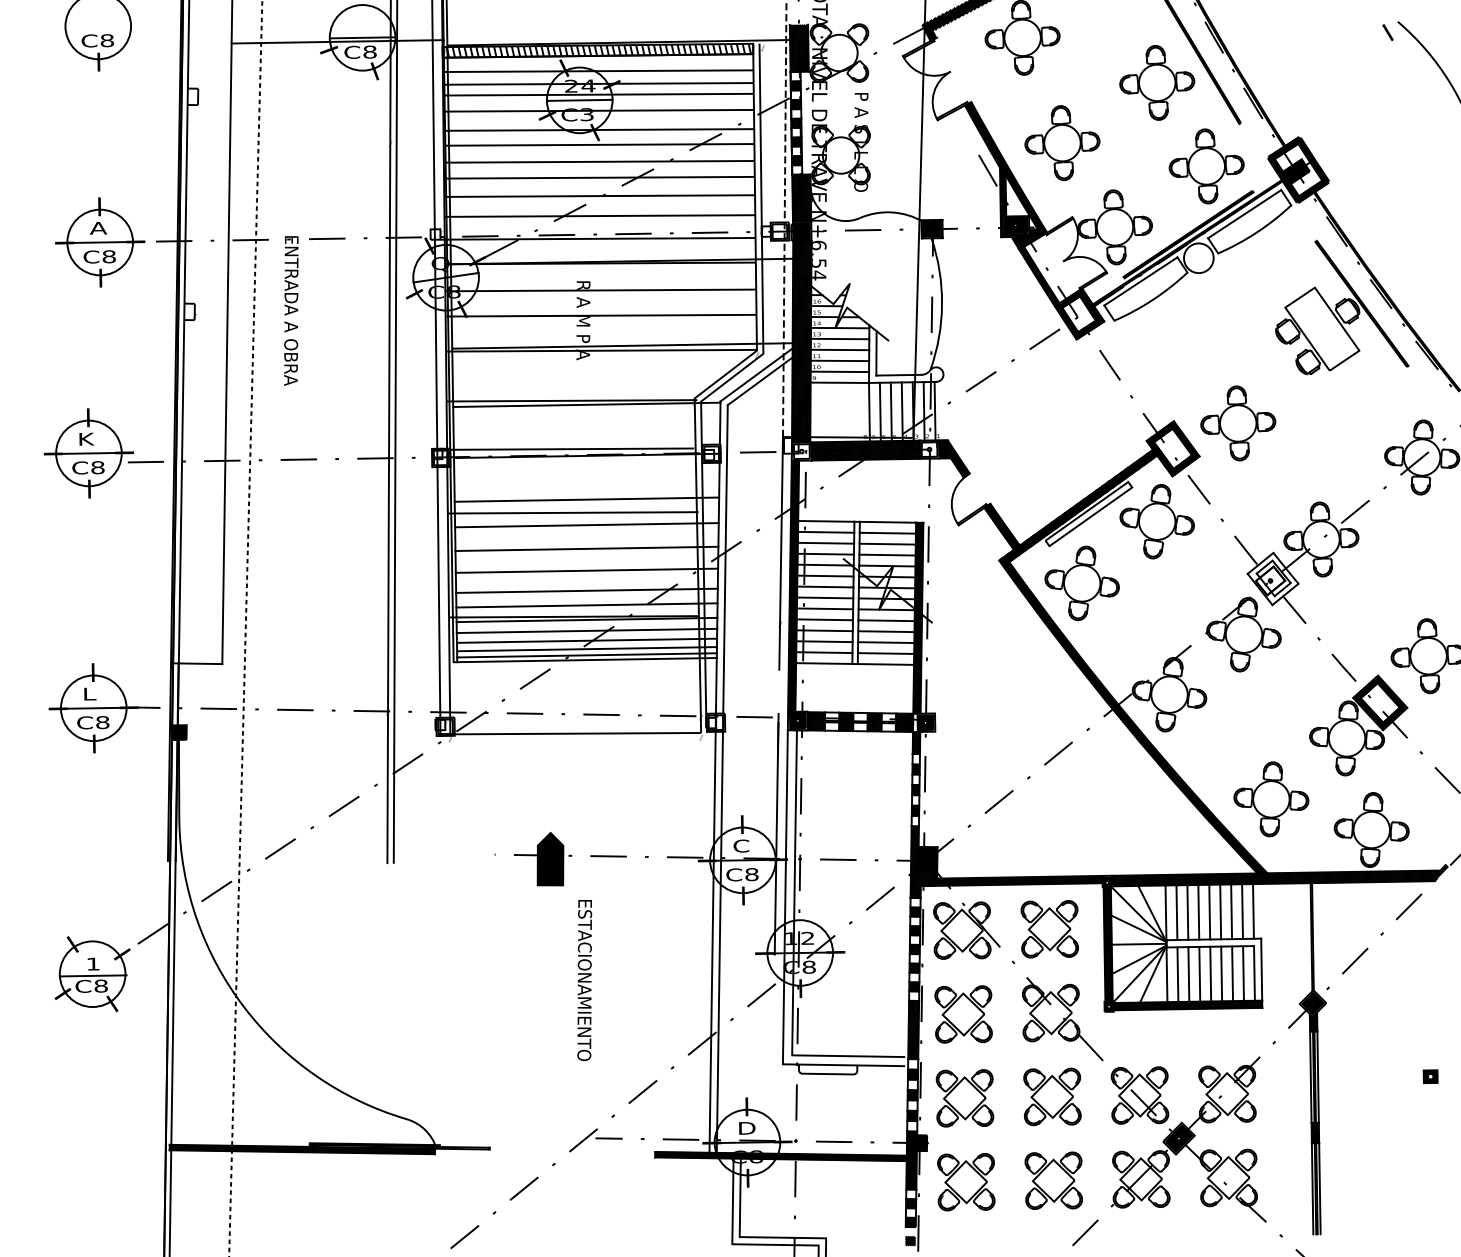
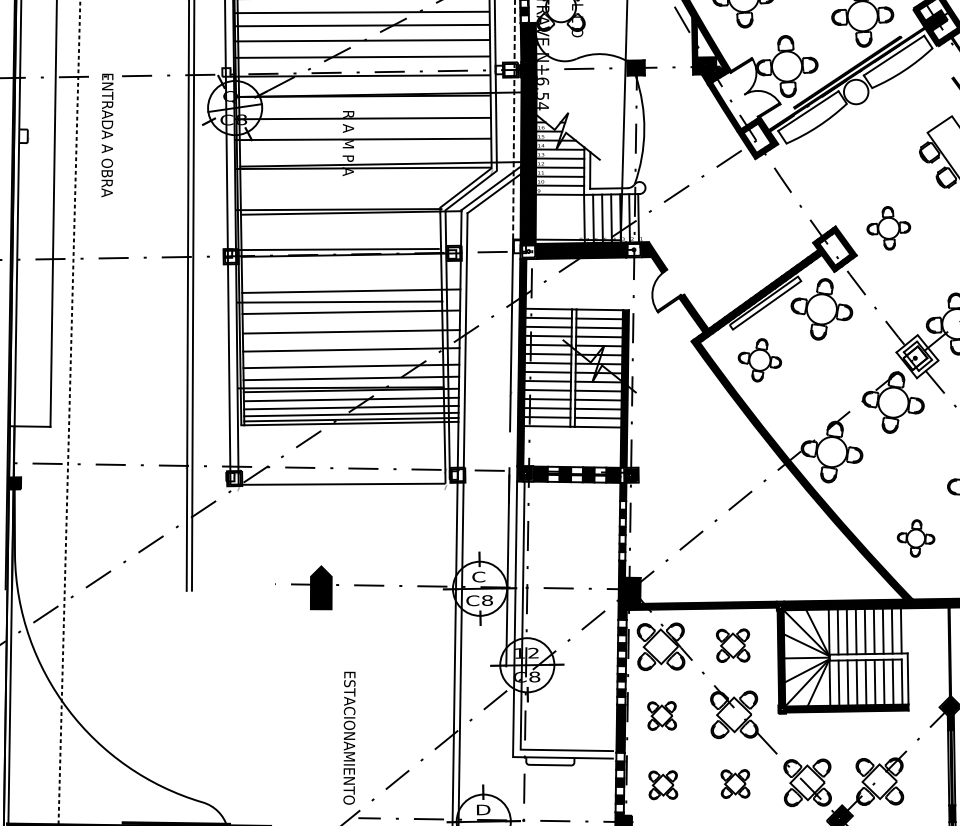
part: (1238, 423) -> (888, 228), size x0.7
part: (1081, 583) -> (759, 360), size x0.7
part: (1271, 799) -> (916, 538), size x0.6
part: (1049, 929) -> (733, 645), size x0.7
text: (584, 980) -> (349, 738), moved
part: (963, 1014) -> (662, 715), size x0.6
part: (1052, 1096) -> (735, 783), size x0.6
part: (964, 1098) -> (662, 785), size x0.6

